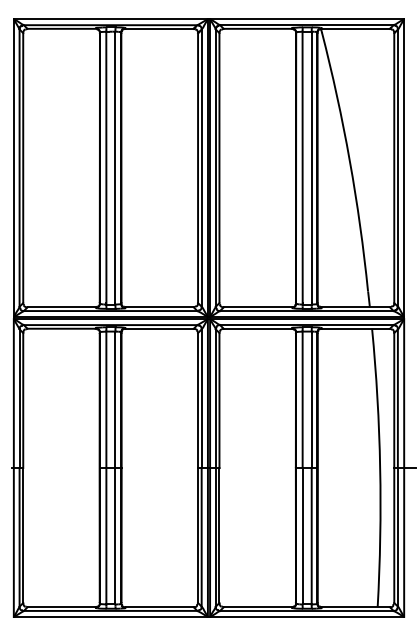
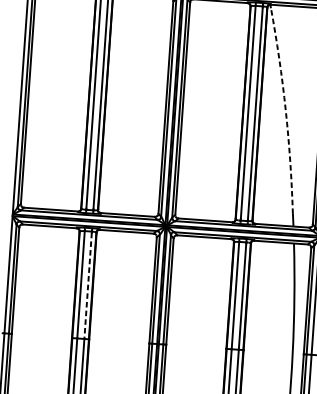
arc: (349, 160) -> (285, 109), solid -> dashed
line: (115, 401) -> (88, 286), solid -> dashed

